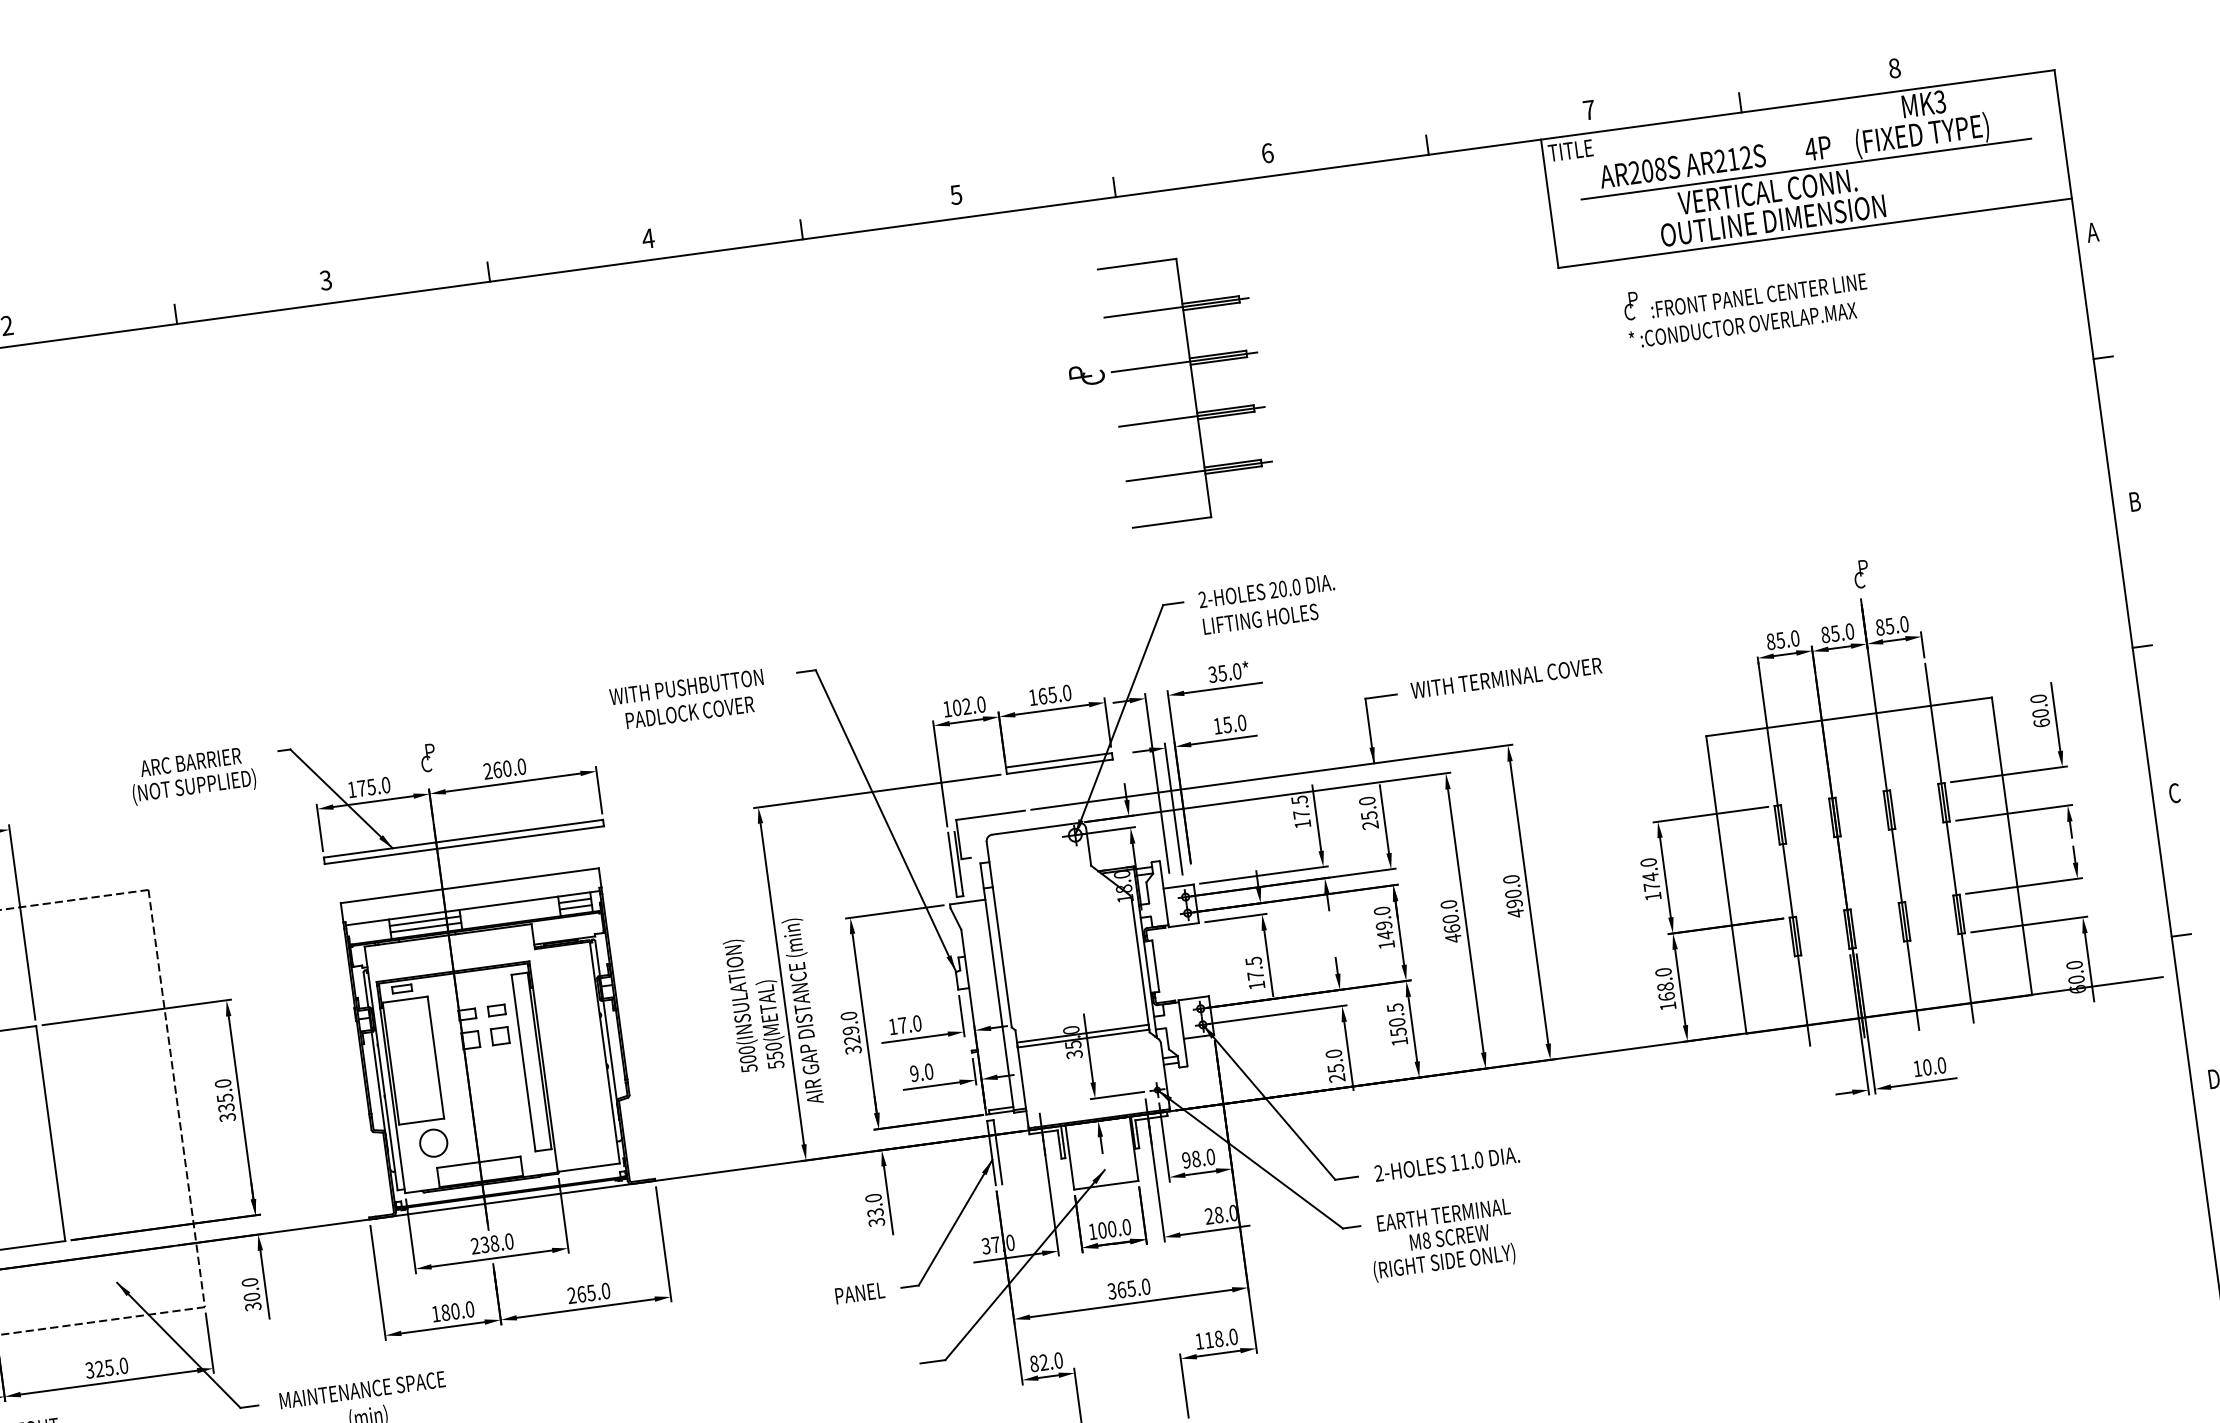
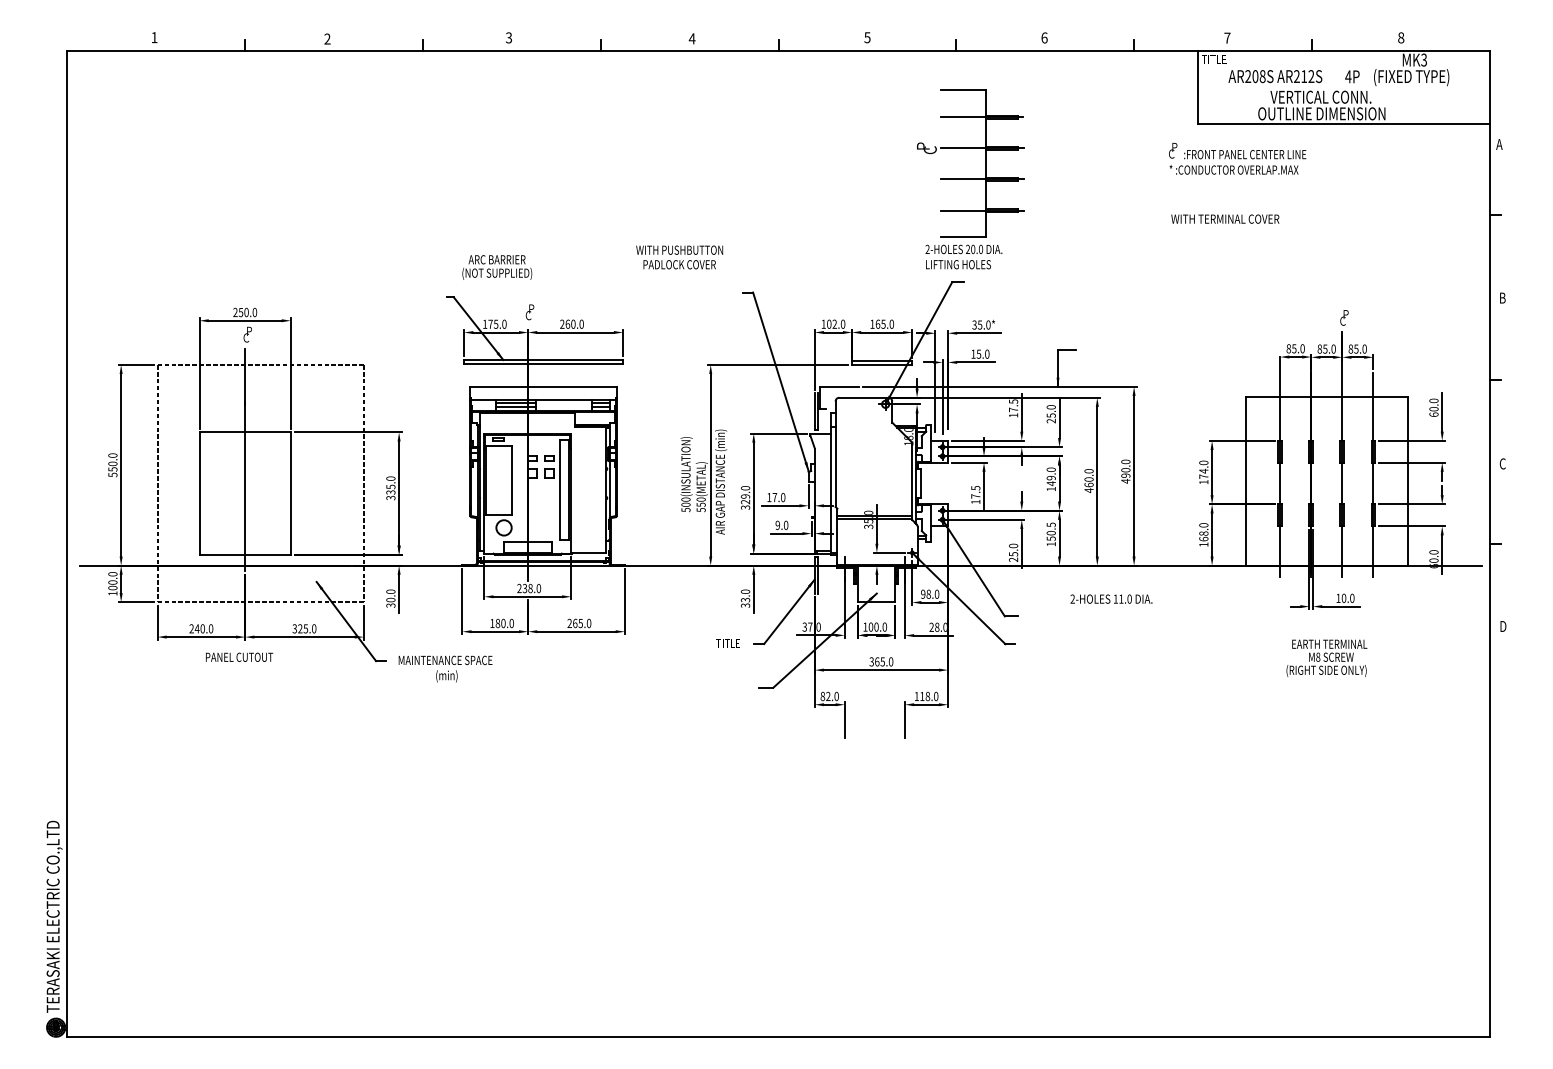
line: (1806, 169) -> (1344, 87), removed
text: (1746, 304) -> (1237, 158), moved
text: (1267, 603) -> (963, 256), moved
text: (1506, 676) -> (1225, 218), moved
text: (687, 699) -> (679, 257), moved
text: (193, 775) -> (497, 267), moved
text: (1446, 1163) -> (1111, 598), moved
text: (1441, 1239) -> (1326, 657), moved
text: (859, 1292) -> (730, 643), PANEL -> TITLE

